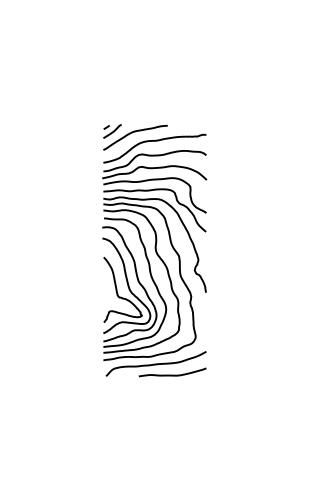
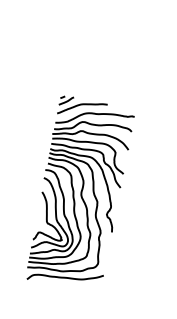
curve: (172, 374) -> (75, 287), removed

